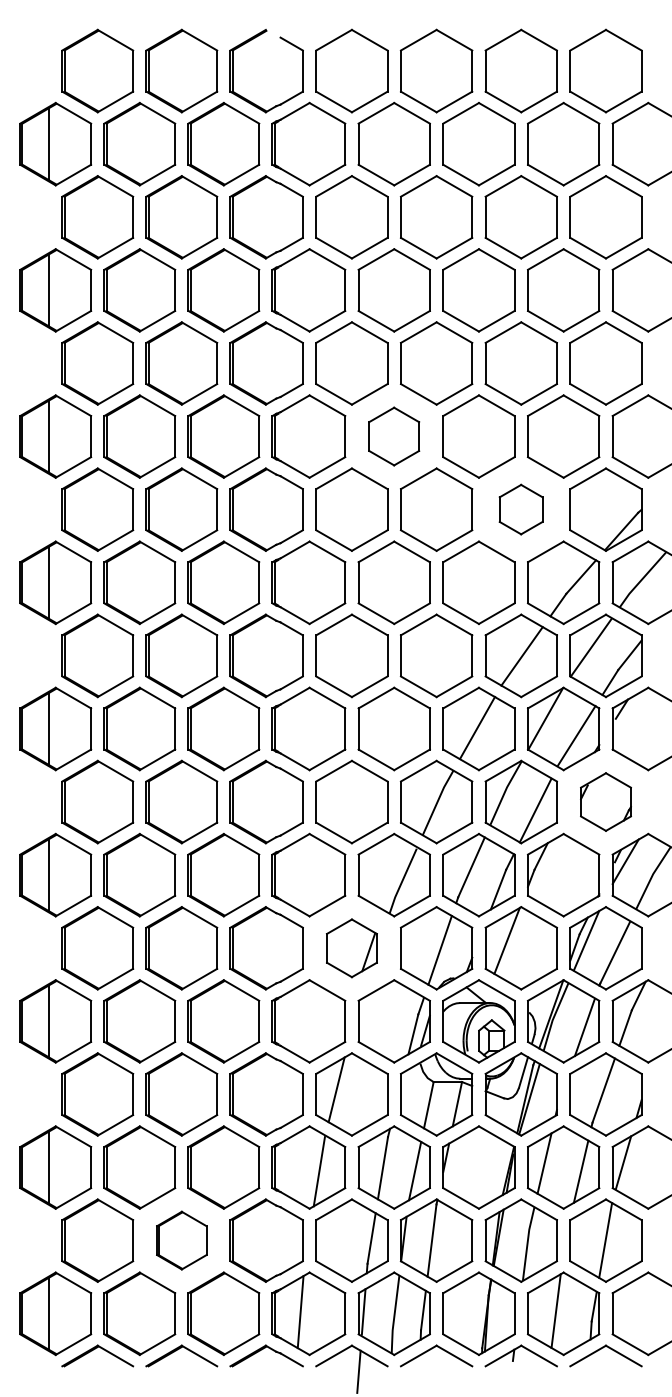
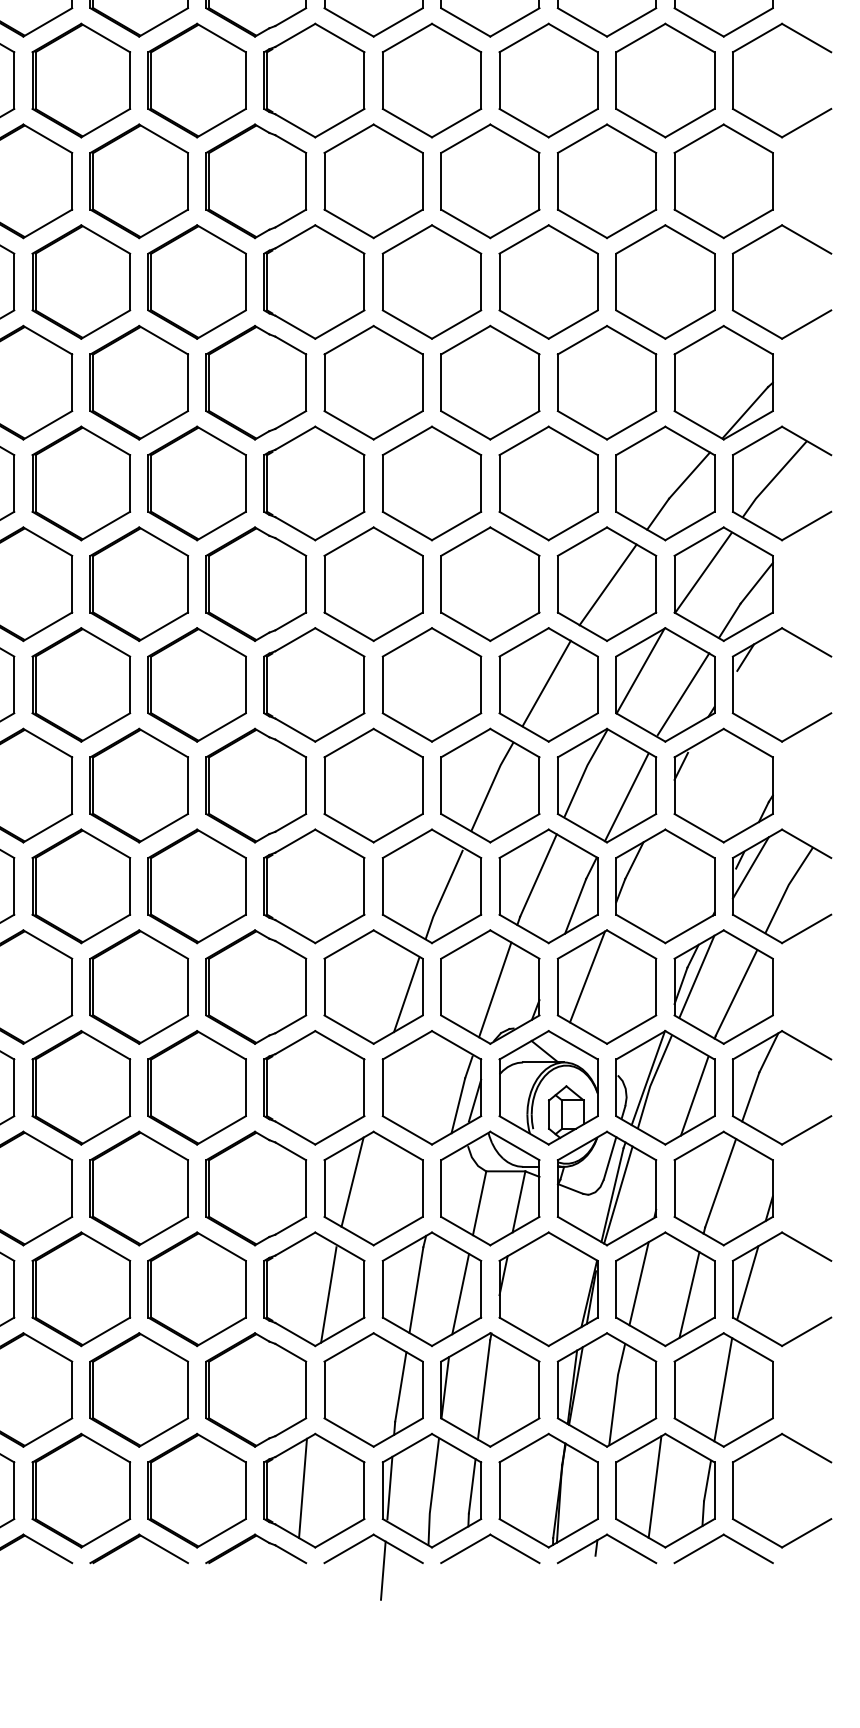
part: (393, 436) -> (430, 281), size x1.43
part: (520, 509) -> (605, 382), size x1.67
part: (605, 801) -> (723, 784), size x1.43
part: (351, 948) -> (373, 987), size x1.43
part: (181, 1240) -> (138, 1389), size x1.43

